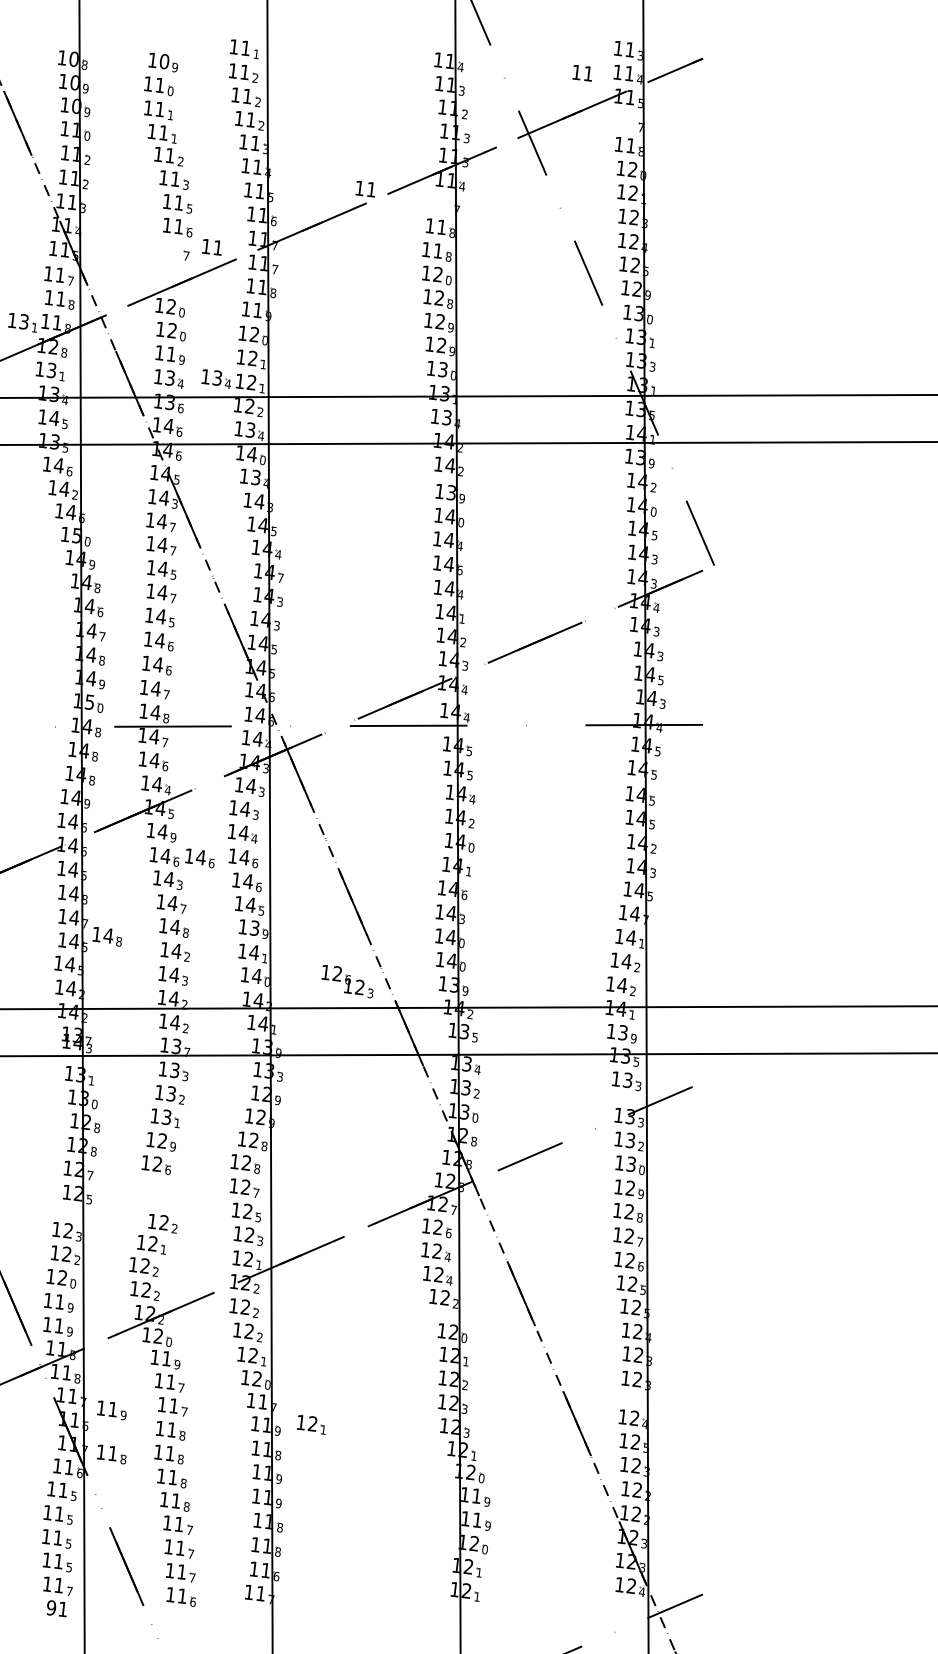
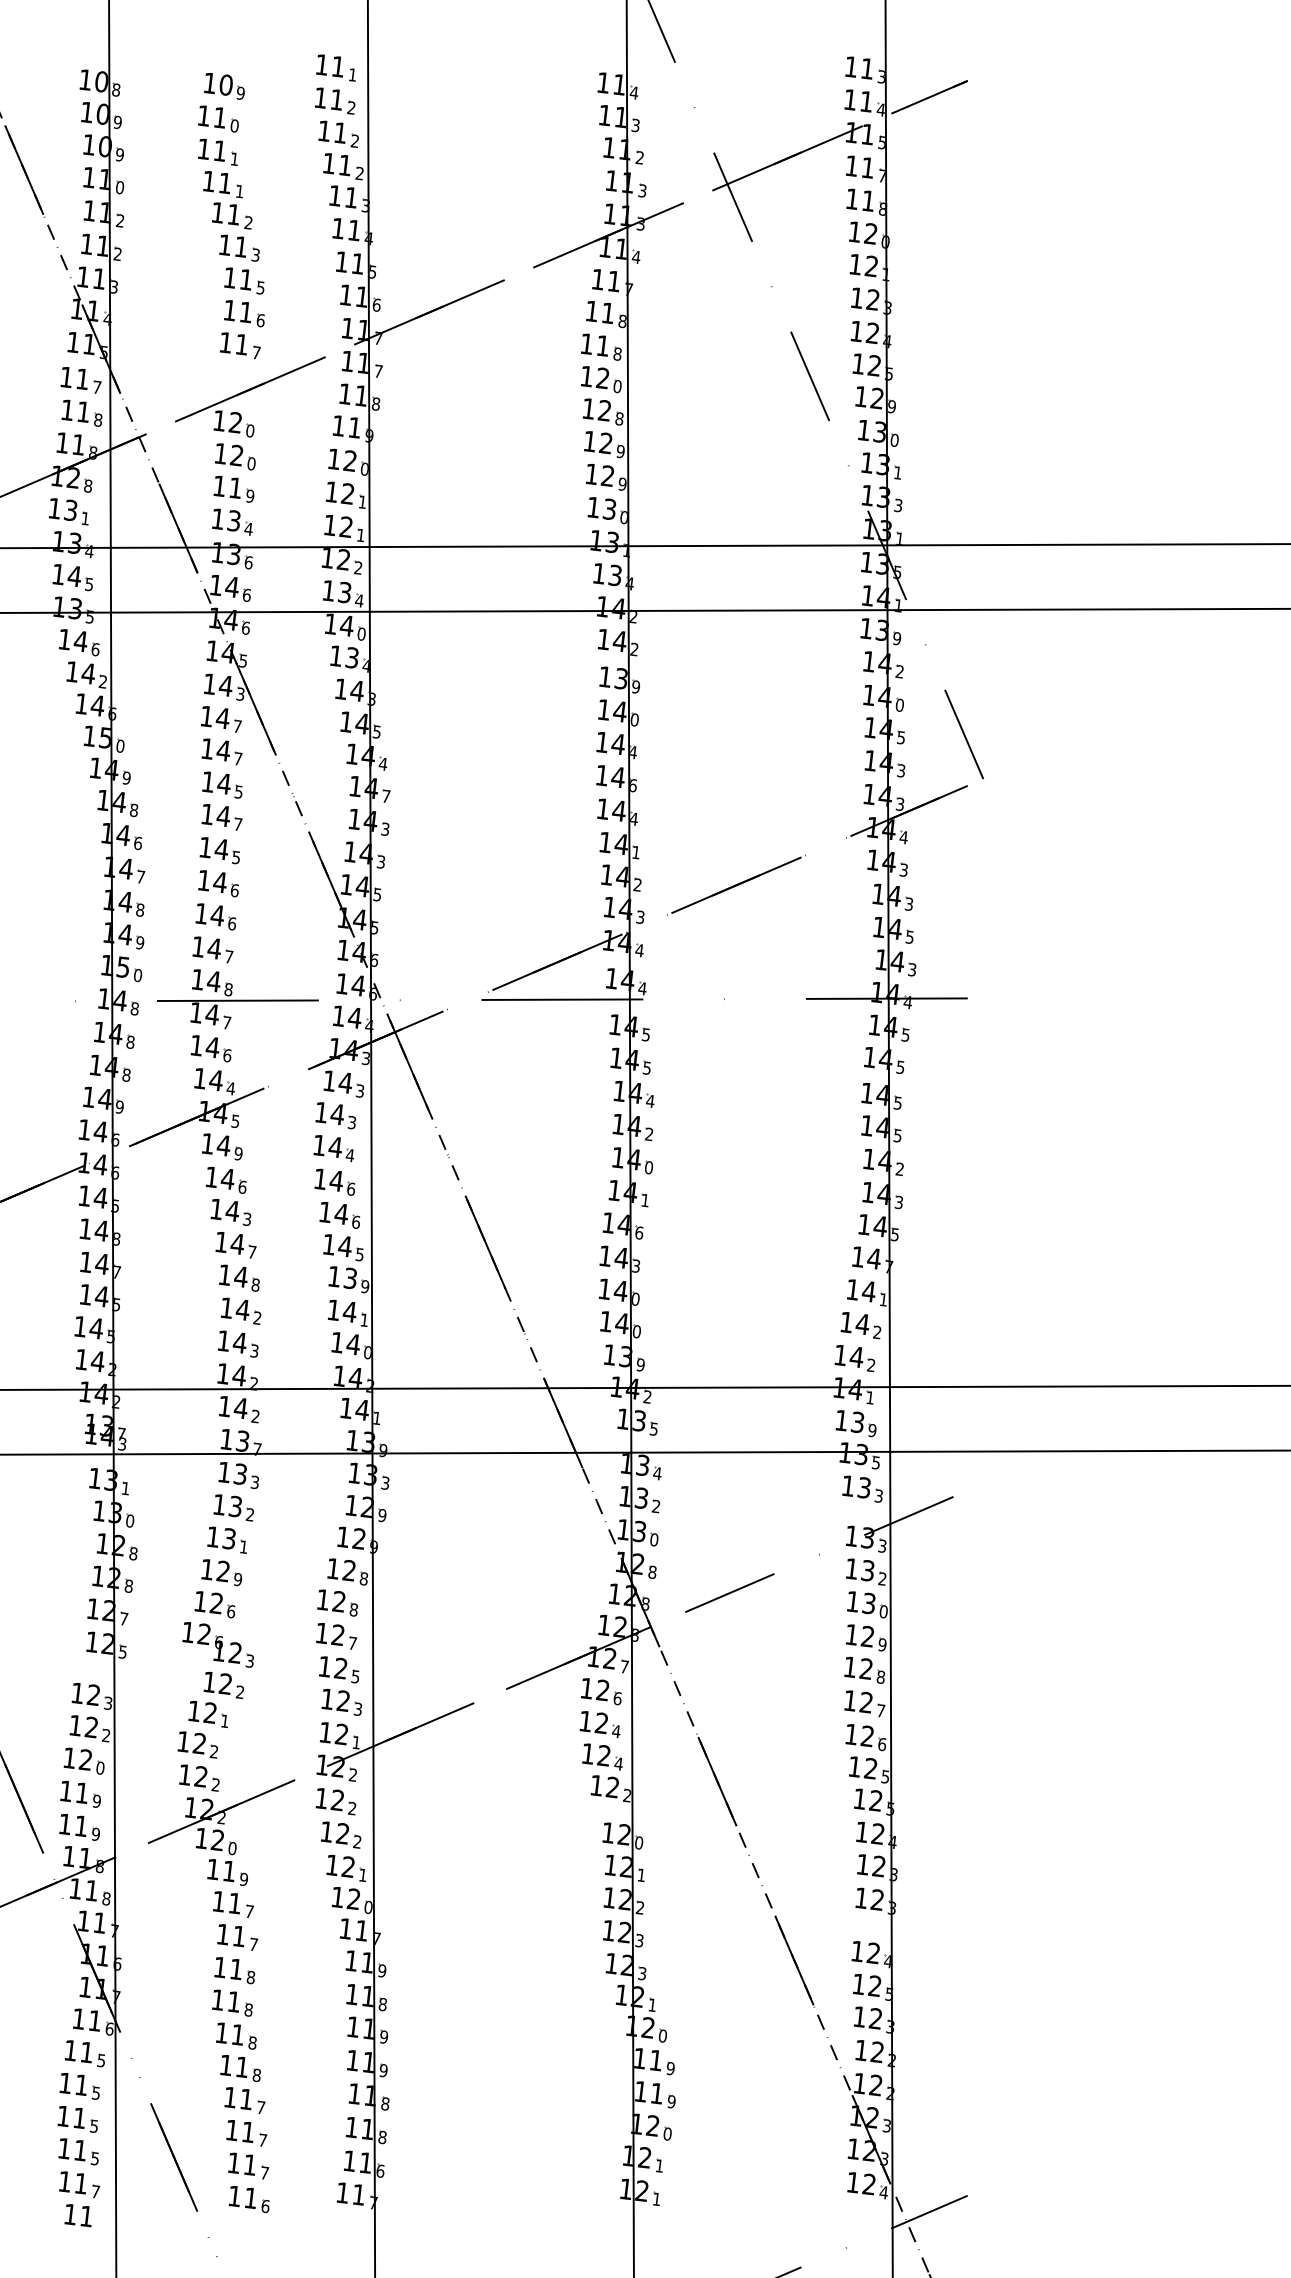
text: (582, 72) -> (859, 166), moved
text: (365, 189) -> (605, 280), moved
text: (211, 247) -> (233, 343), moved
part: (22, 322) -> (30, 444), removed
part: (216, 378) -> (297, 521), removed
part: (199, 857) -> (274, 1181), removed
part: (107, 936) -> (147, 1289), removed
part: (346, 981) -> (217, 1644), moved
part: (111, 1410) -> (153, 1942), removed
part: (310, 1425) -> (427, 1962), removed
part: (111, 1454) -> (153, 2002), removed
text: (51, 1608) -> (70, 2214), 91 -> 11

